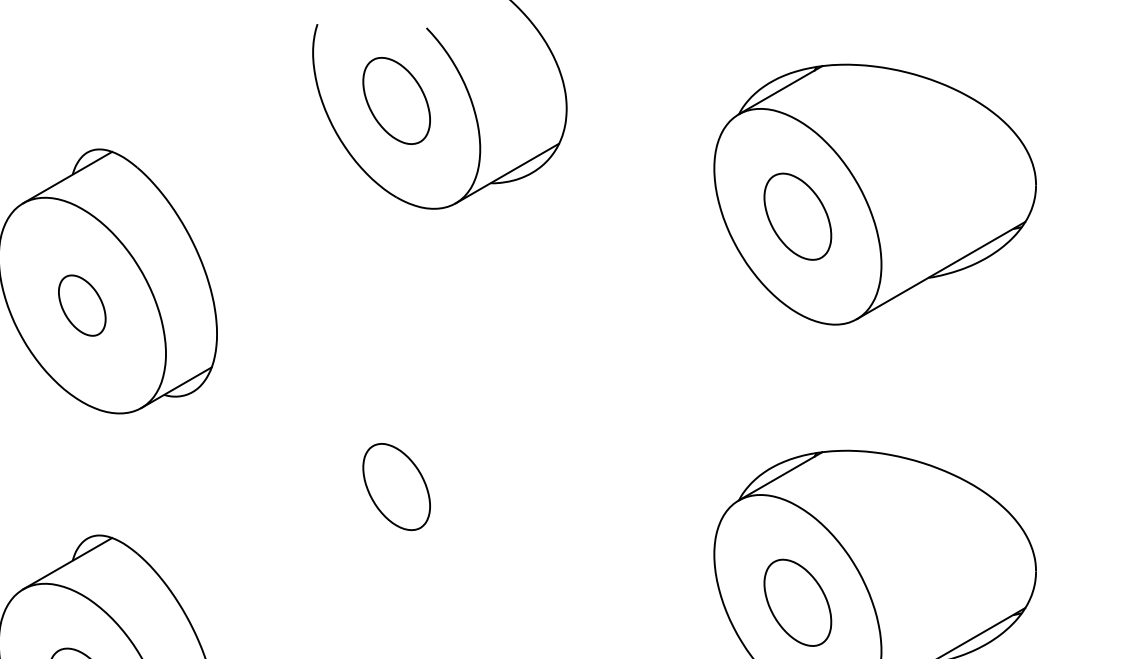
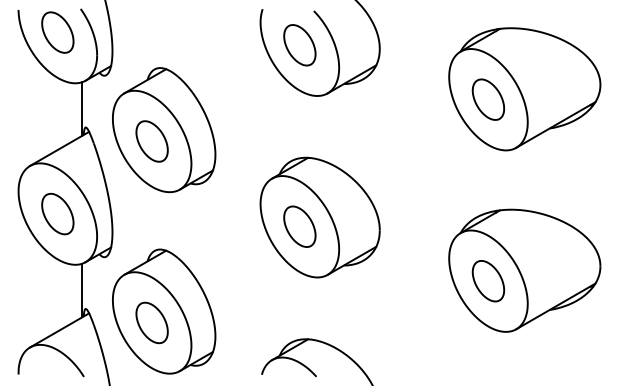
part: (81, 305) -> (151, 141), size x1.43
part: (438, 467) -> (319, 217), added

